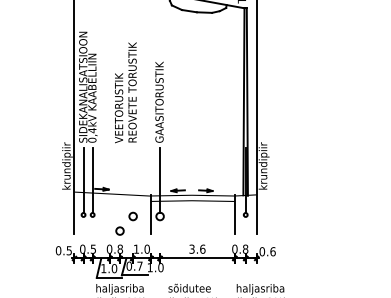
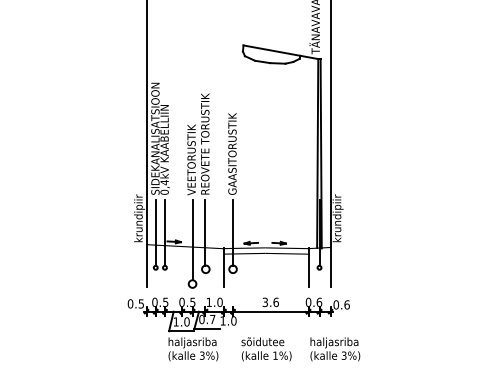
line: (132, 180) -> (205, 232), added
line: (119, 187) -> (192, 240), added
text: (245, 248) -> (319, 301), 0.8 -> 0.6
text: (119, 249) -> (192, 302), 0.8 -> 0.5

